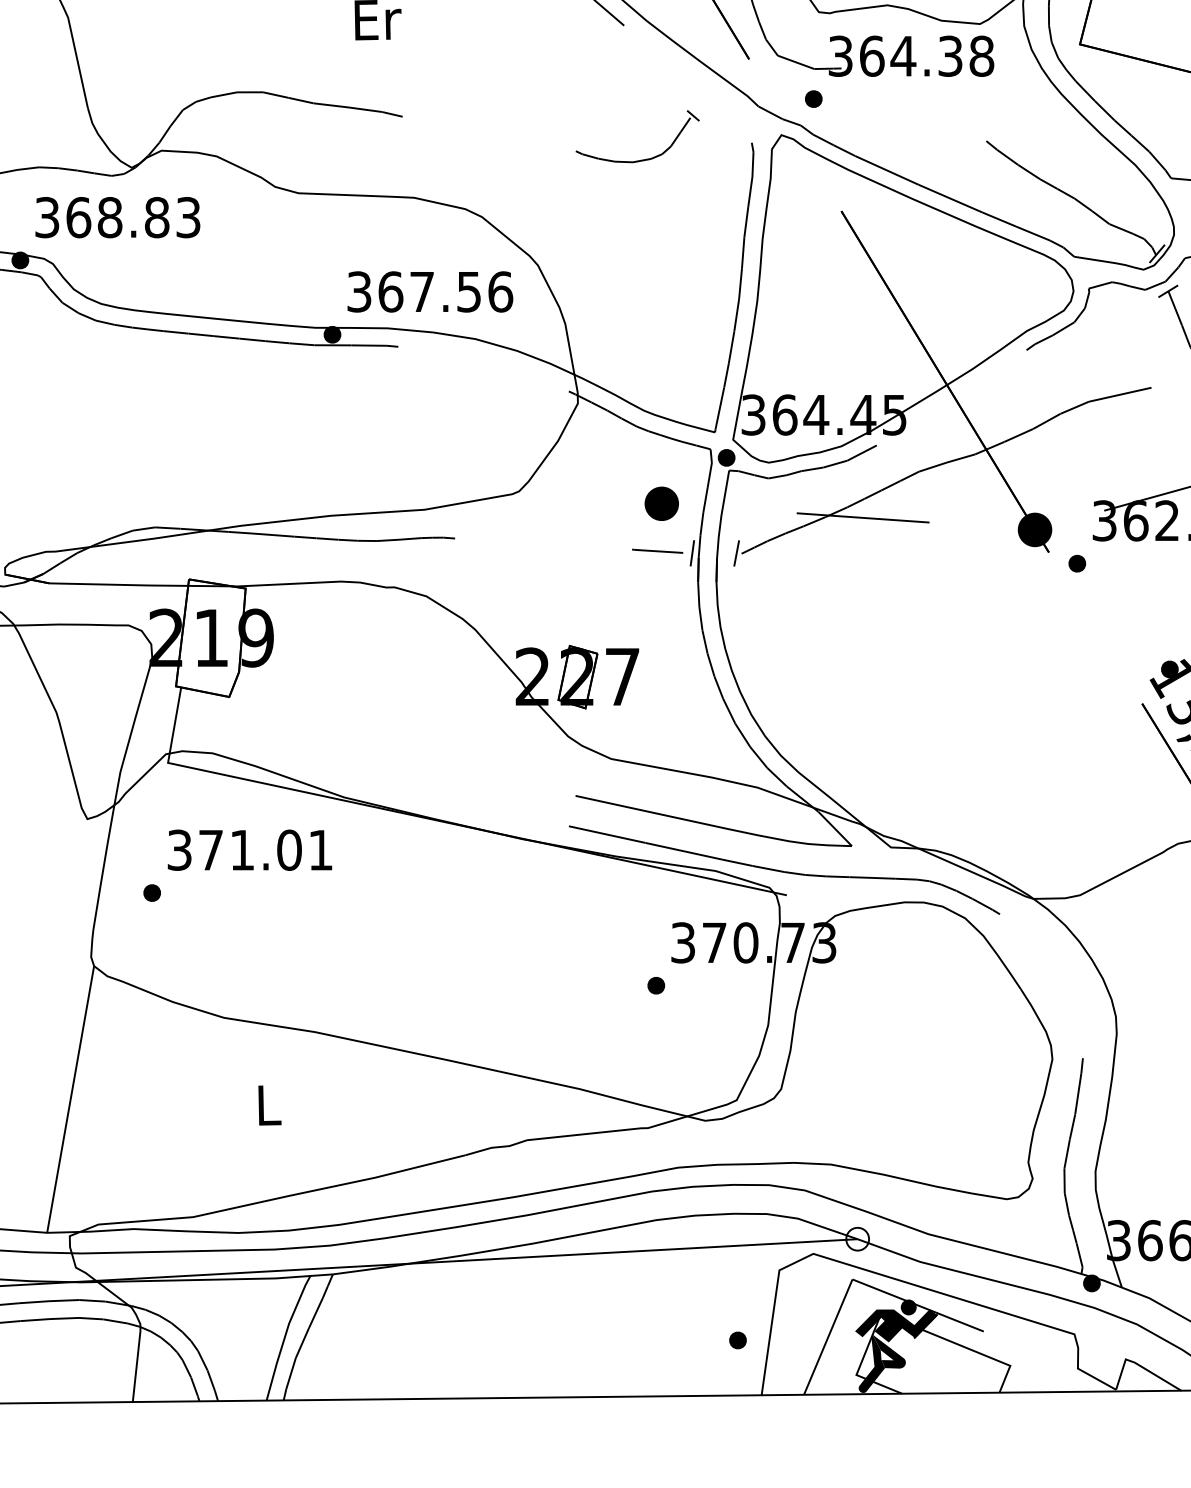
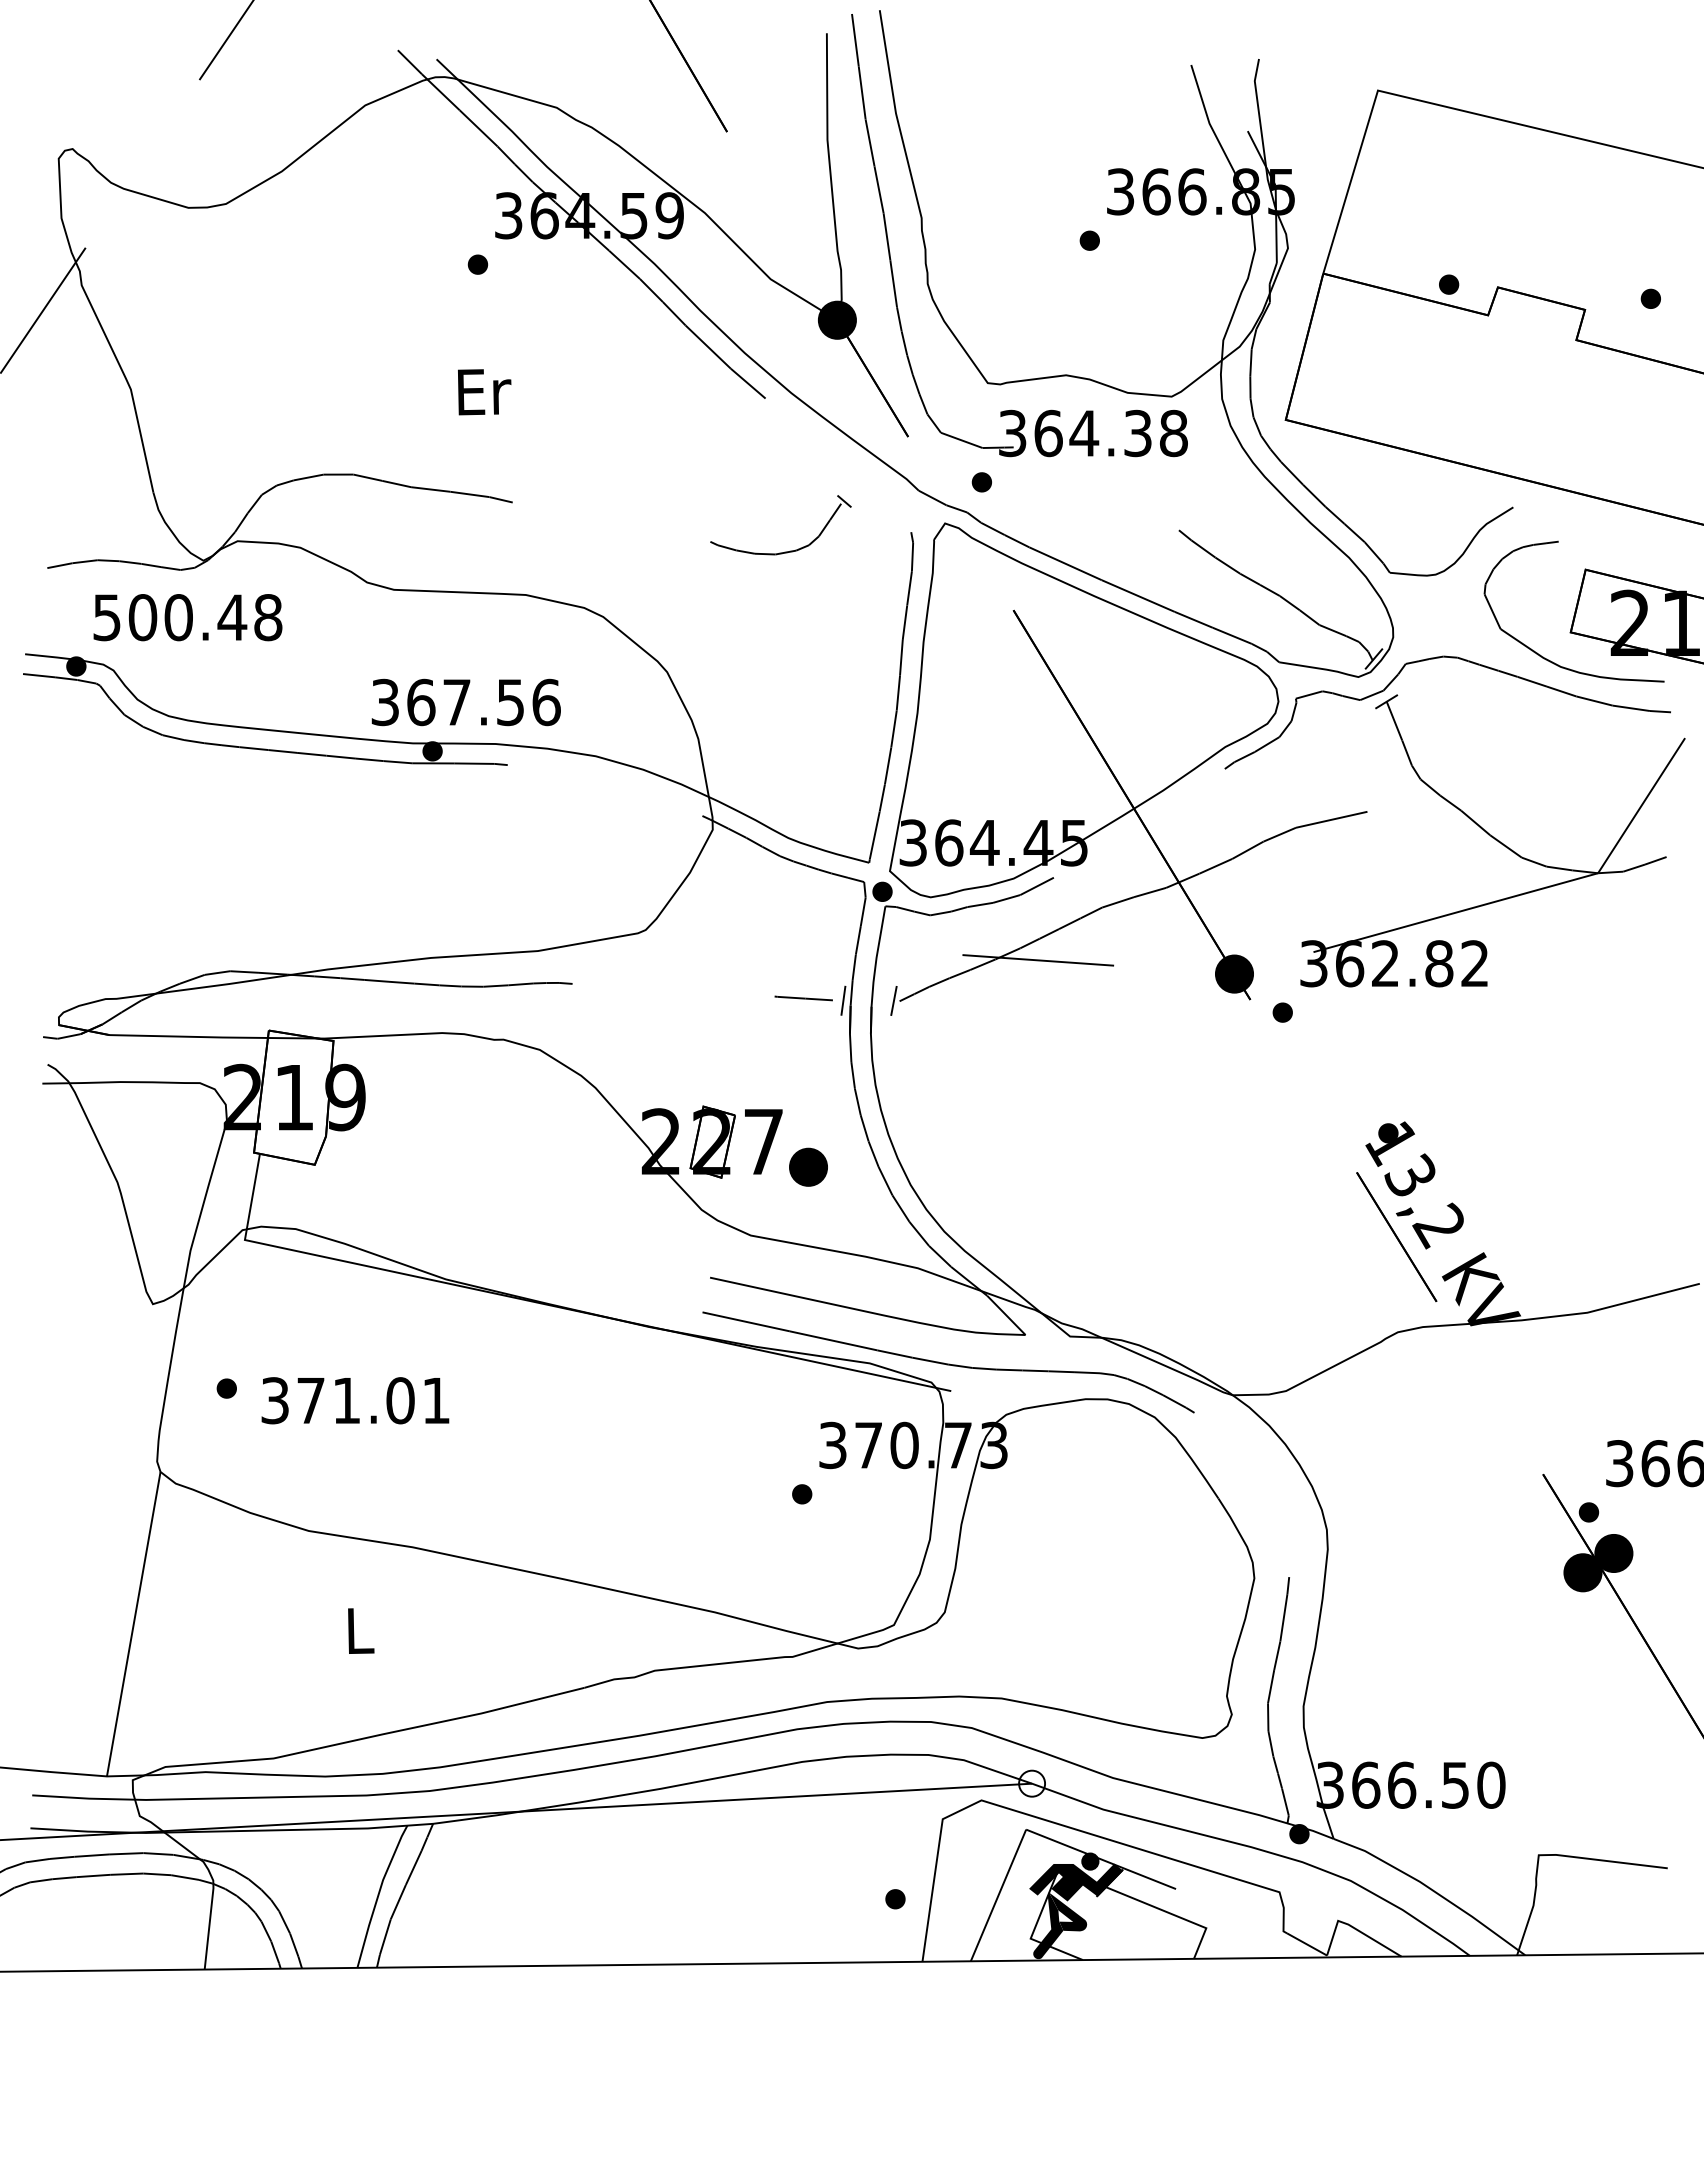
text: (118, 217) -> (188, 617), 368.83 -> 500.48
text: (429, 291) -> (465, 702), moved
part: (661, 503) -> (808, 1166), moved
text: (250, 850) -> (355, 1400), moved

